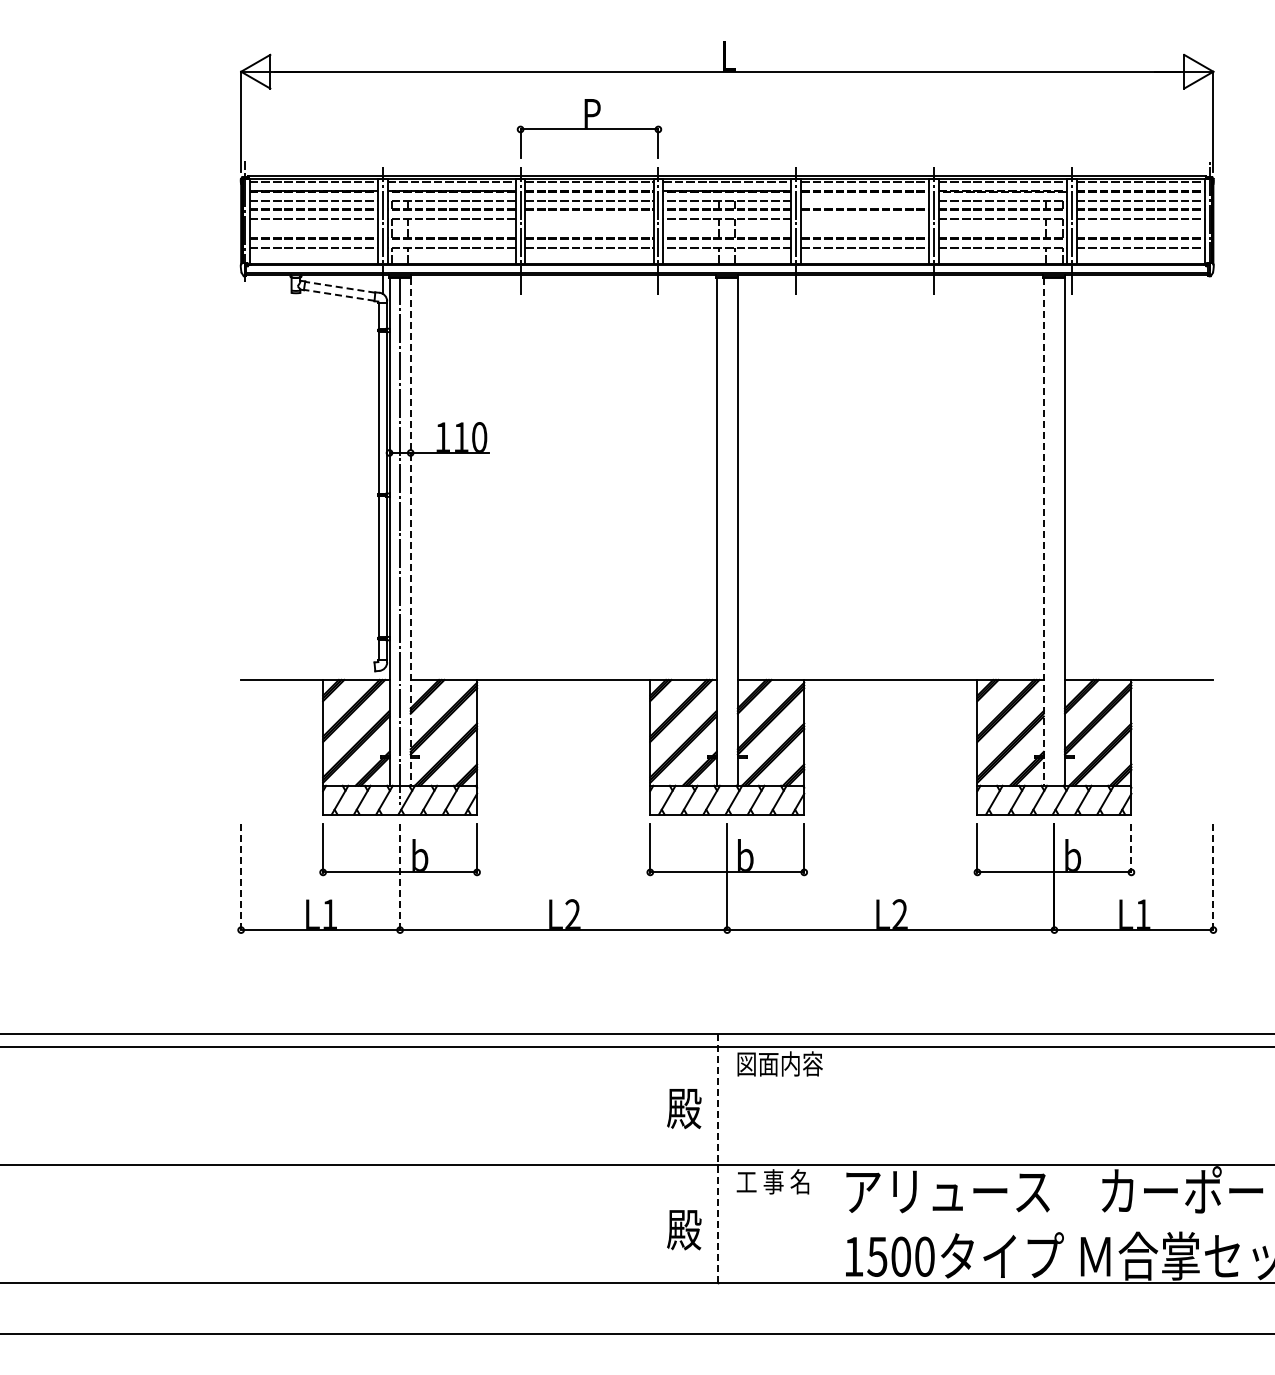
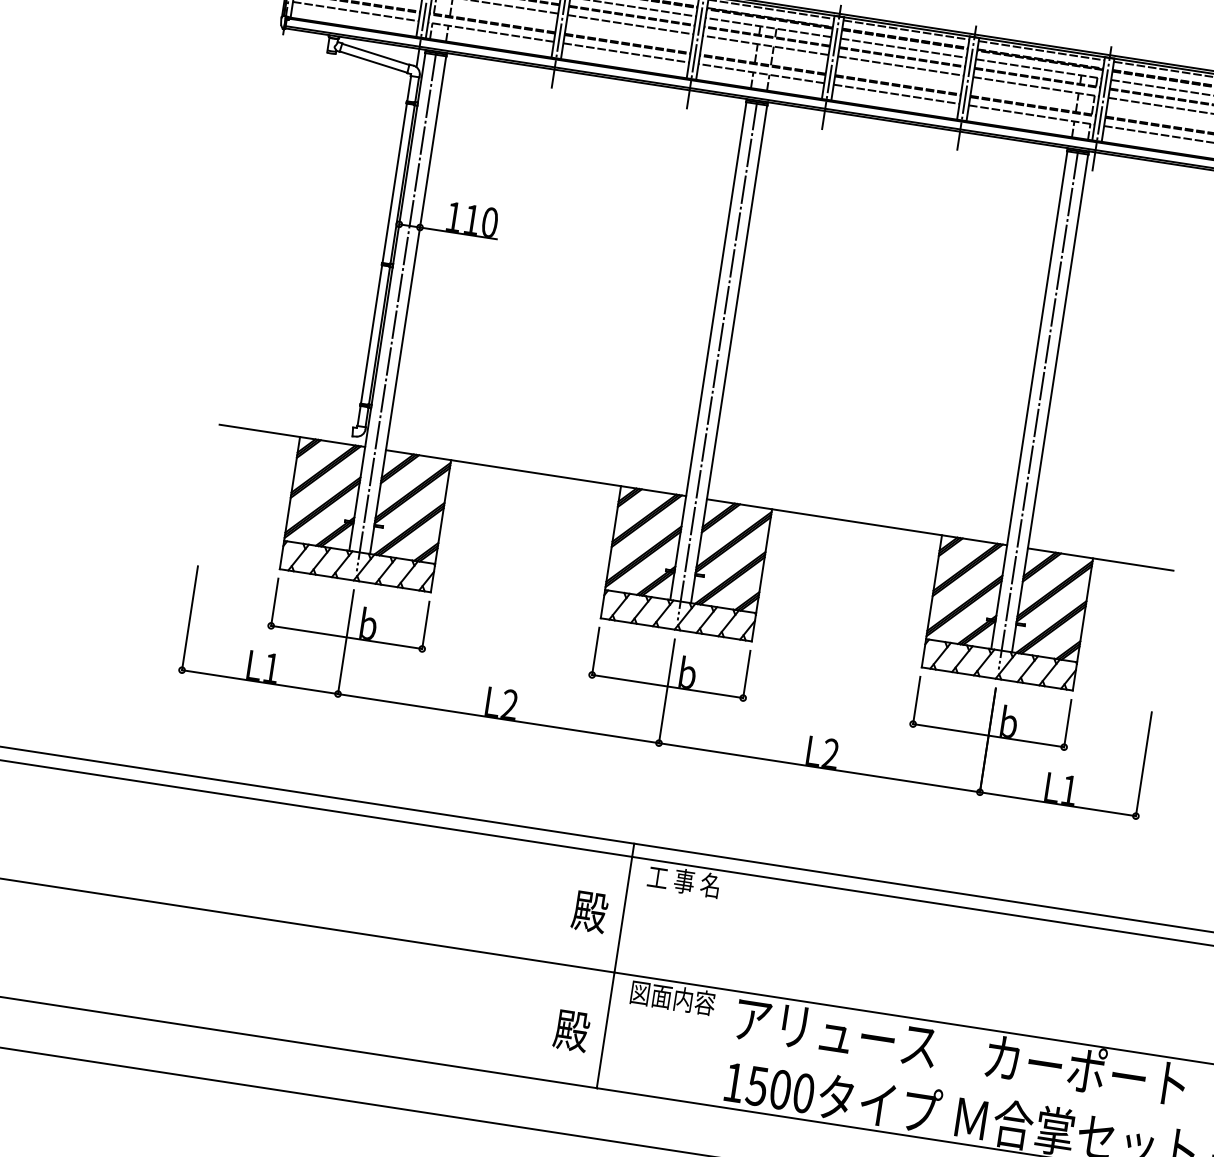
line: (864, 200) -> (903, 47), added
line: (589, 218) -> (630, 24), added
line: (864, 218) -> (900, 65), added
line: (339, 287) -> (375, 54), dashed -> solid
line: (339, 295) -> (373, 62), dashed -> solid
line: (410, 532) -> (407, 305), dashed -> solid
line: (1043, 532) -> (1028, 400), dashed -> solid
line: (727, 540) -> (717, 360), added
line: (1054, 540) -> (1038, 410), added
line: (1131, 848) -> (1067, 723), dashed -> solid
line: (241, 877) -> (190, 618), dashed -> solid
line: (400, 877) -> (346, 642), dashed -> solid
line: (1213, 877) -> (1143, 764), dashed -> solid
text: (779, 1063) -> (690, 881), 図面内容 -> 工 事 名
line: (717, 1158) -> (615, 965), dashed -> solid
text: (779, 1181) -> (672, 997), 工 事 名 -> 図面内容

